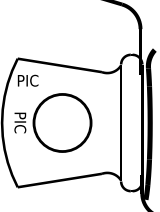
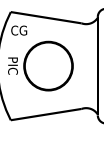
text: (27, 80) -> (19, 30), PIC -> CG

